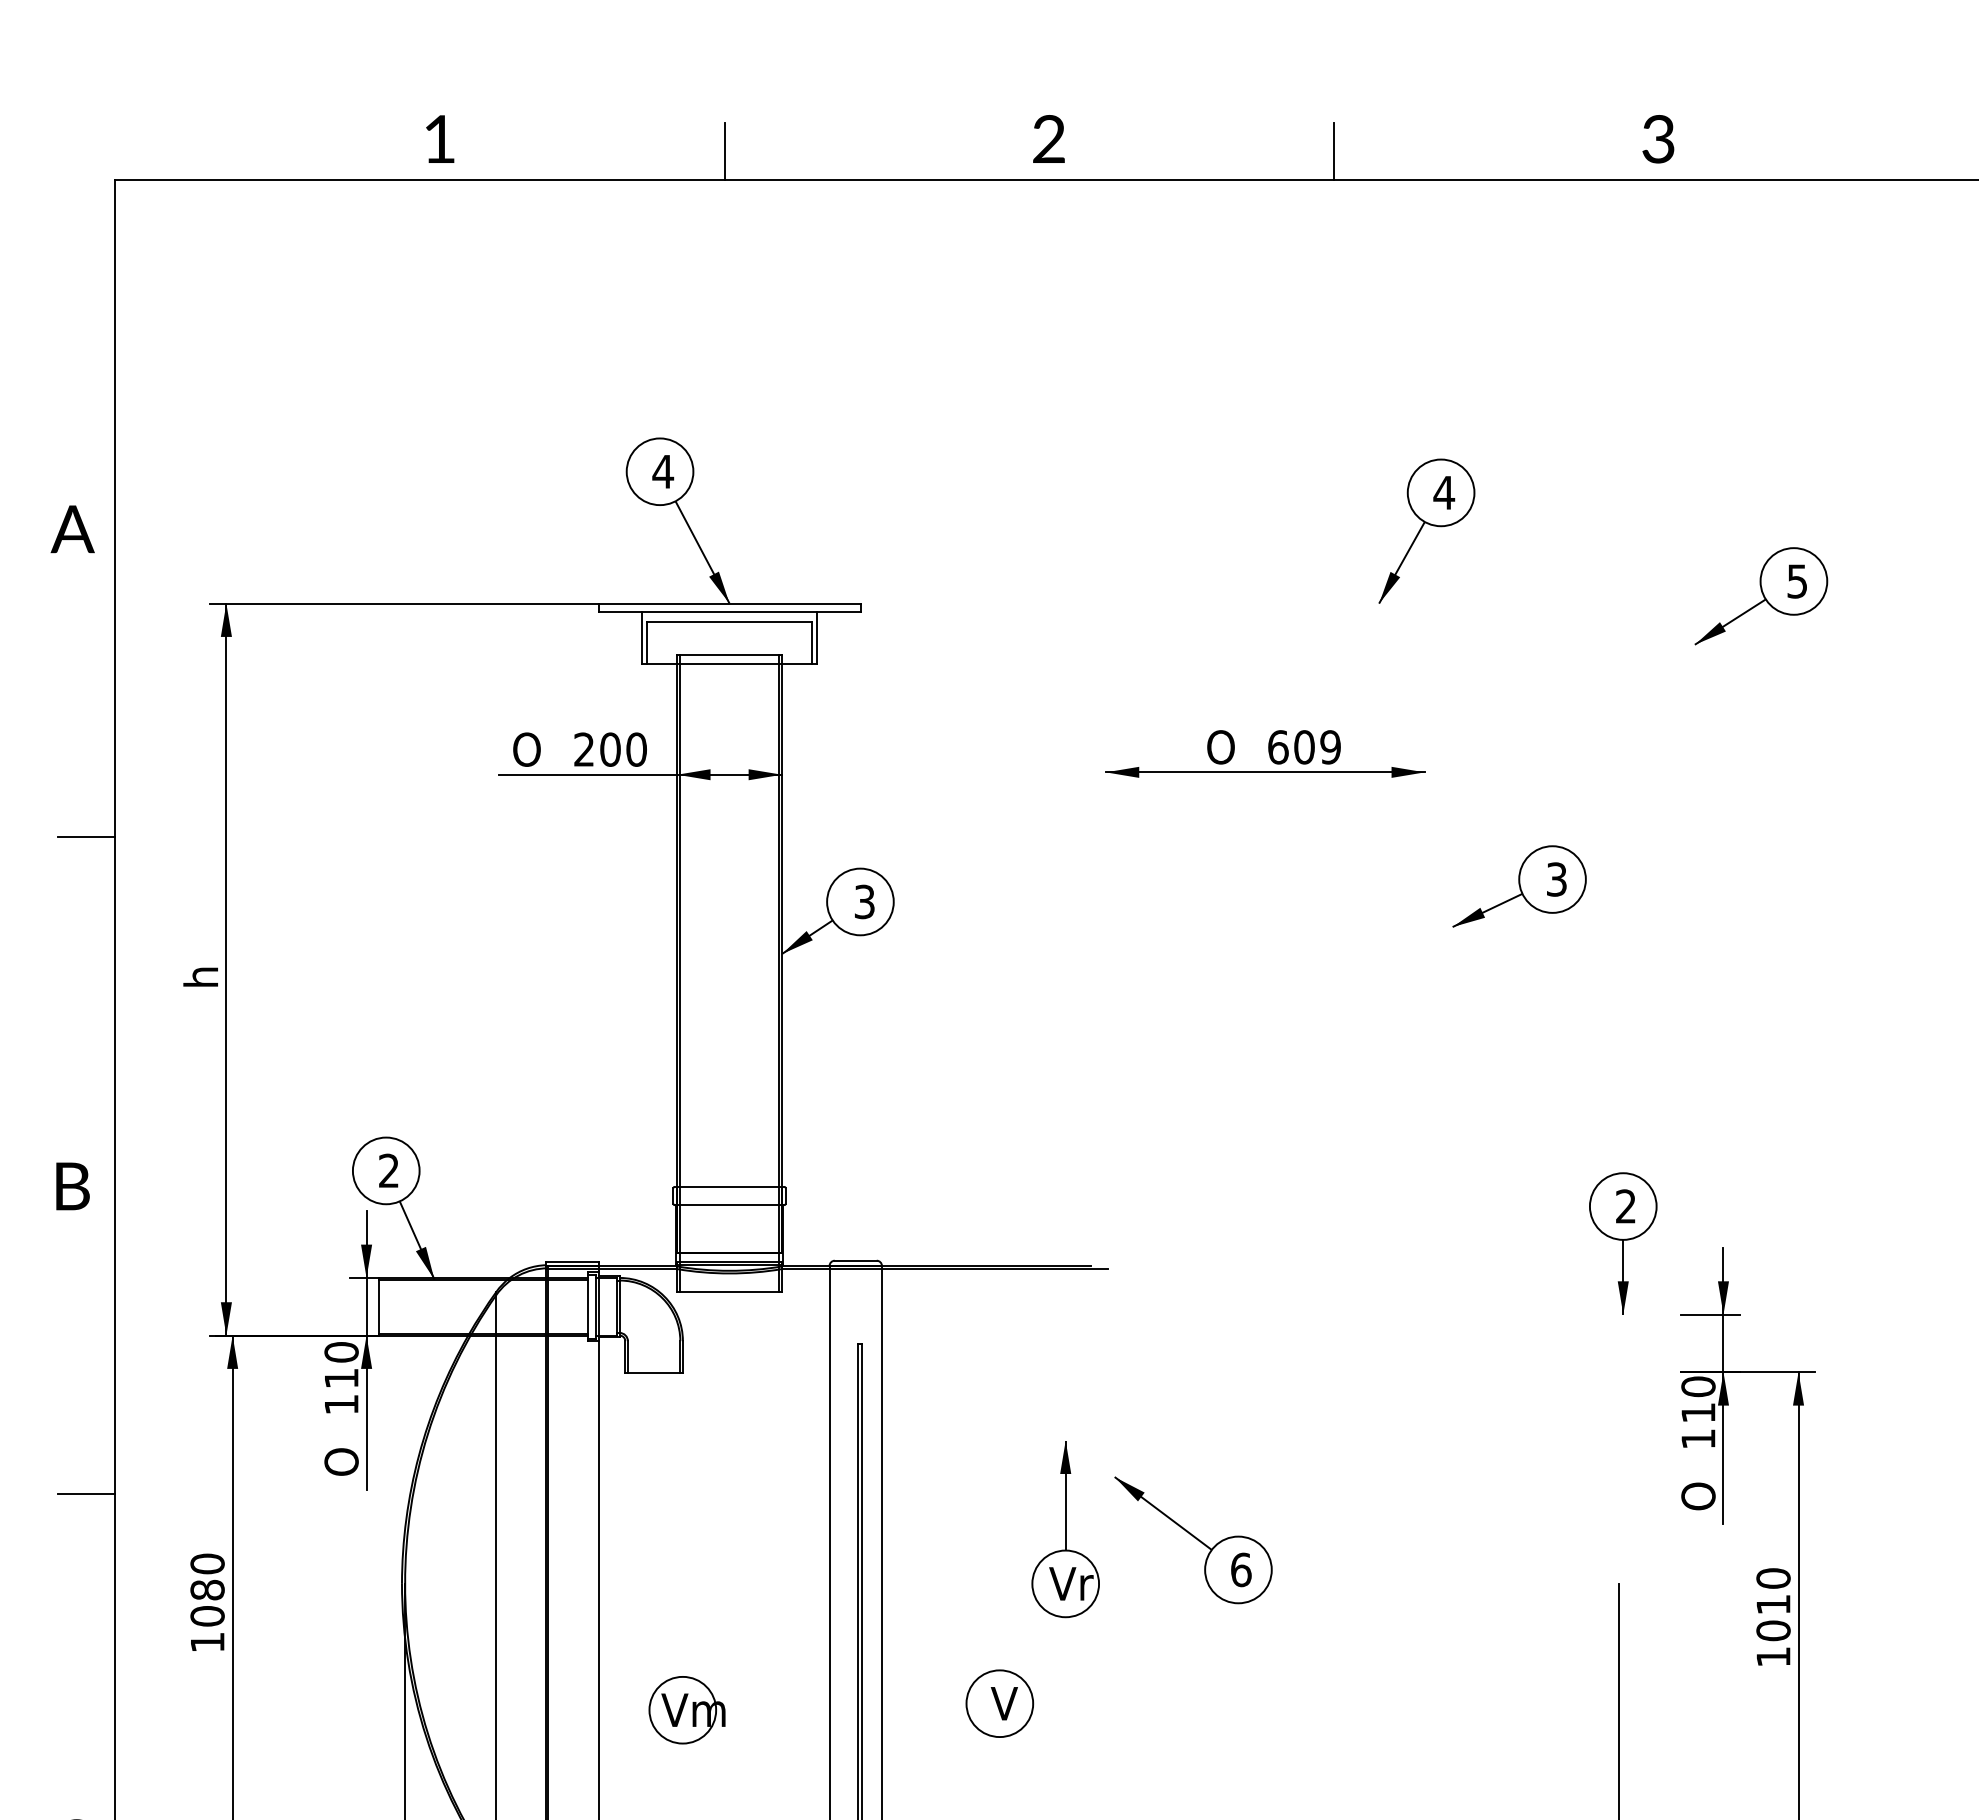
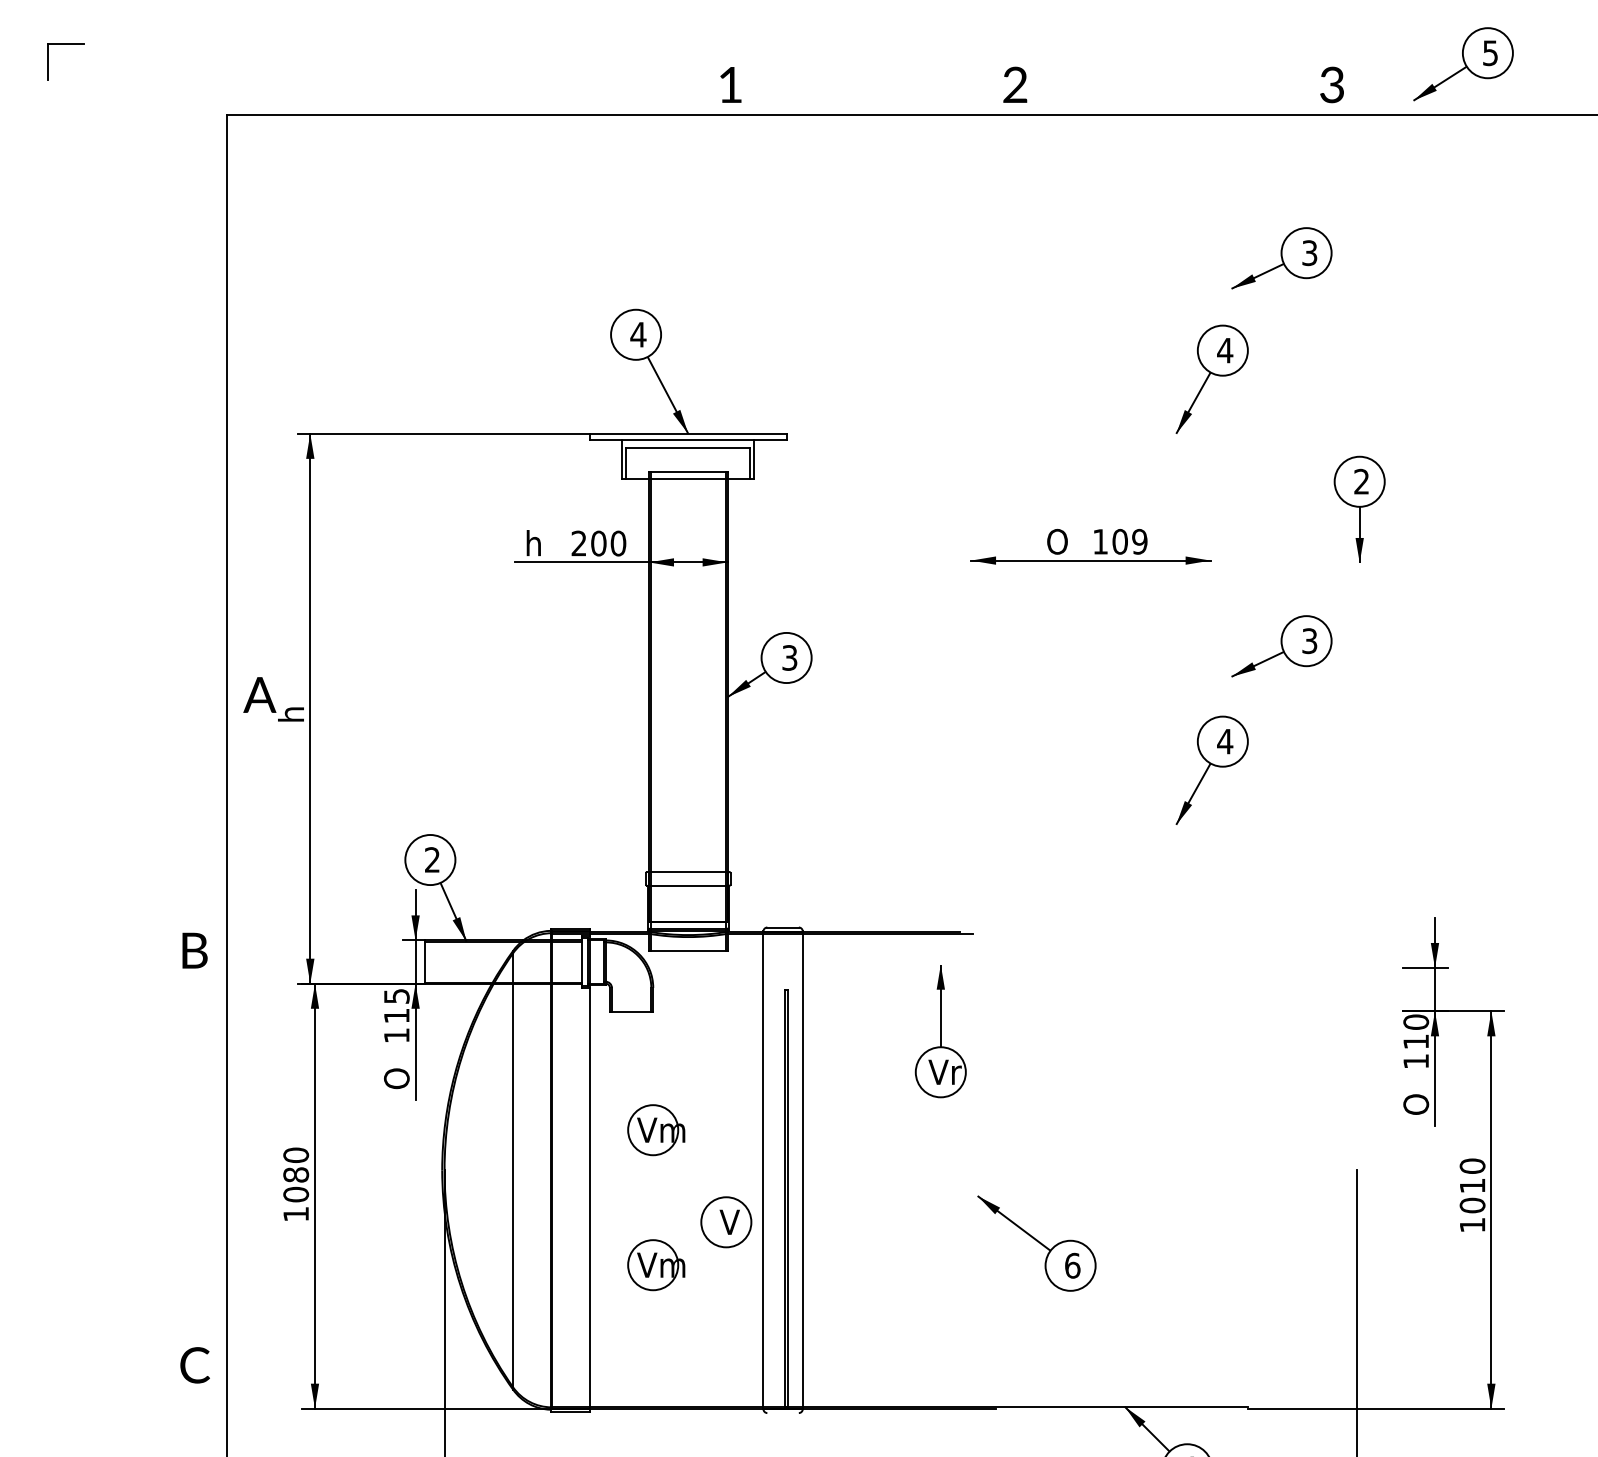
text: (439, 138) -> (730, 84), moved
text: (1049, 138) -> (1015, 84), moved
text: (1657, 138) -> (1331, 84), moved
line: (724, 150) -> (684, 93), removed
line: (1334, 150) -> (1142, 93), removed
part: (1519, 370) -> (1281, 258), added
text: (72, 528) -> (259, 694), moved
part: (1761, 596) -> (1463, 64), moved
text: (1278, 746) -> (1100, 541), 609 -> 109
text: (526, 749) -> (535, 543), O -> h
line: (85, 837) -> (204, 609), removed
part: (1425, 1050) -> (1211, 769), added
text: (72, 1186) -> (194, 950), moved
part: (1622, 1242) -> (1359, 508), moved
text: (341, 1352) -> (396, 996), 110 -> 115
line: (85, 1493) -> (204, 1102), removed
part: (1065, 1529) -> (940, 1031), moved
part: (687, 1530) -> (656, 1130), added
part: (1193, 1540) -> (1036, 1243), moved
part: (1000, 1703) -> (726, 1222), moved

